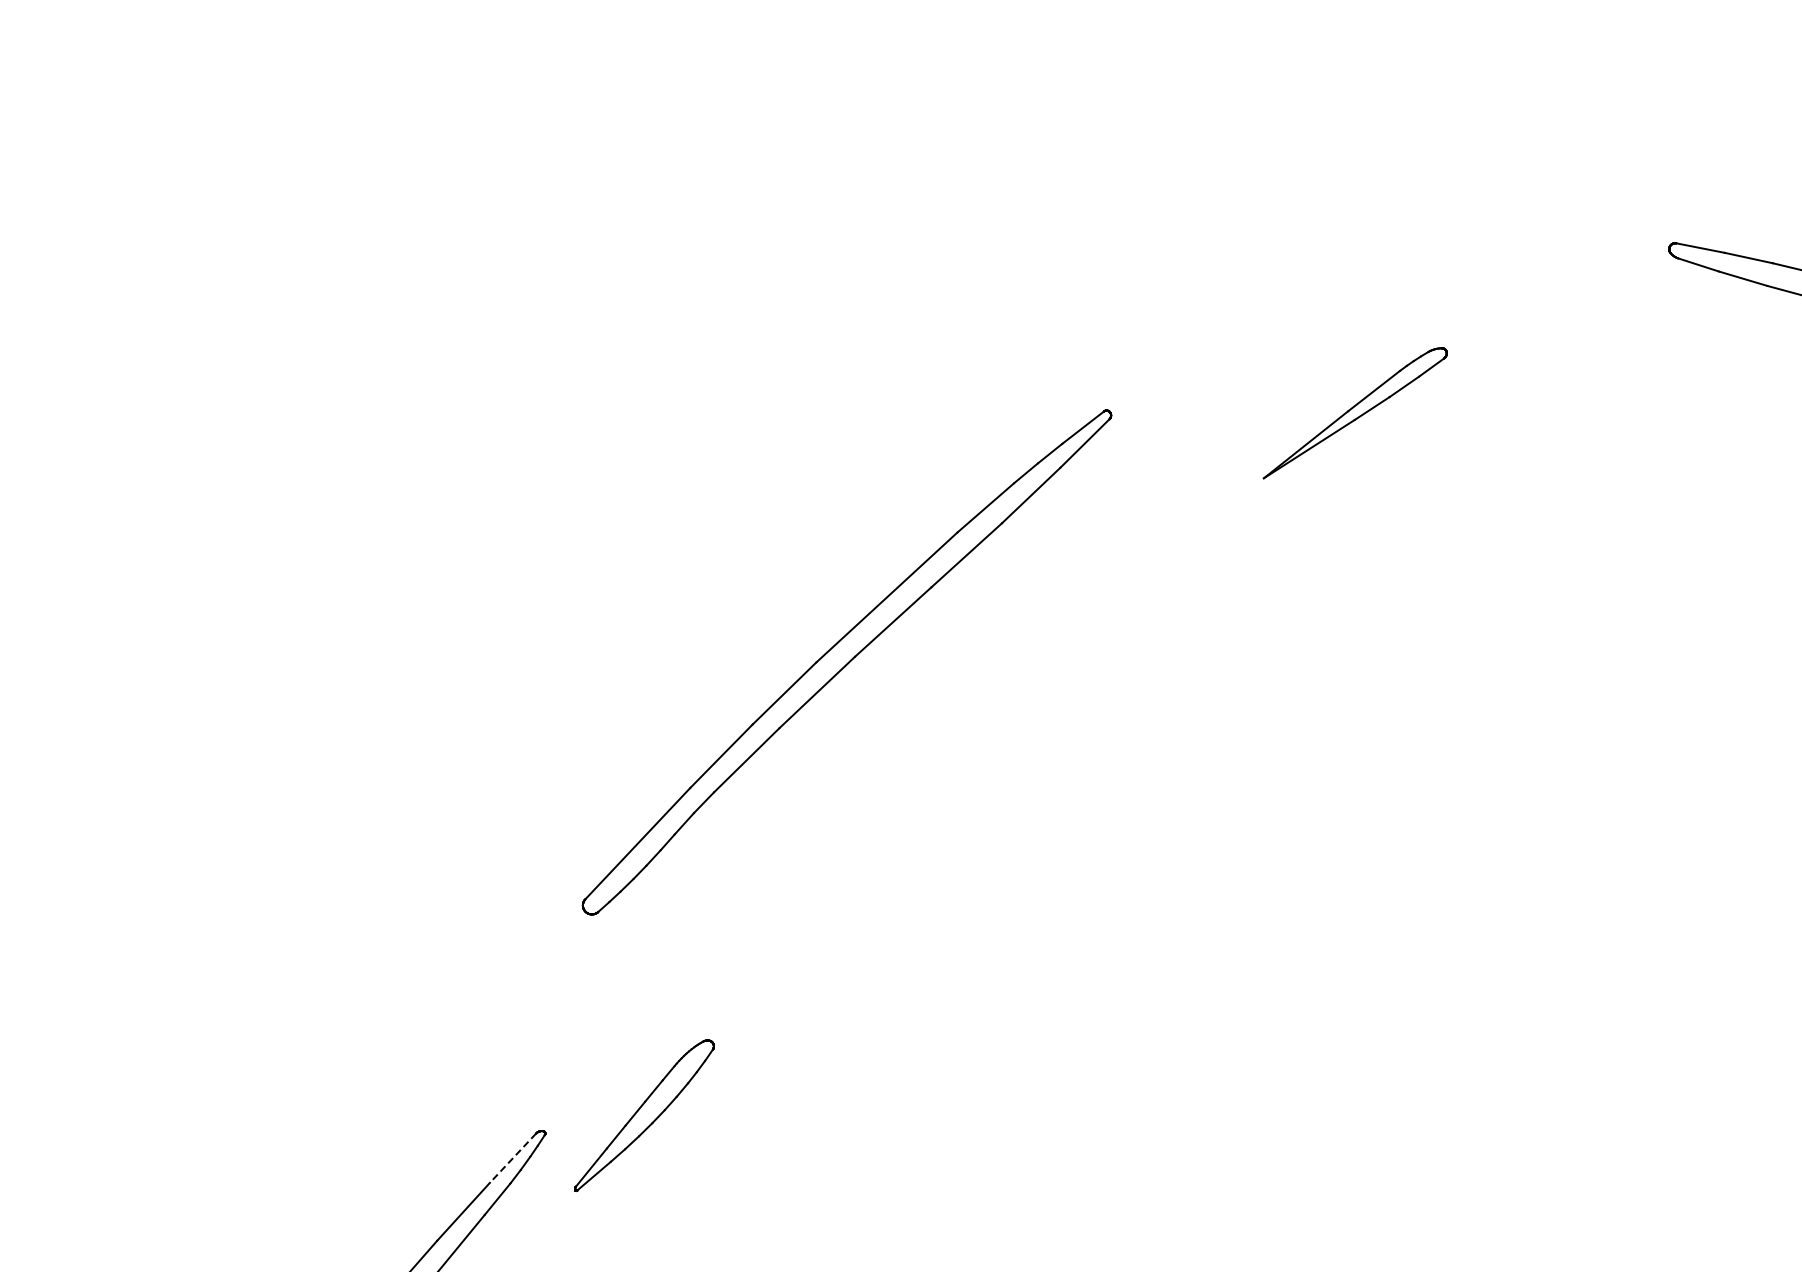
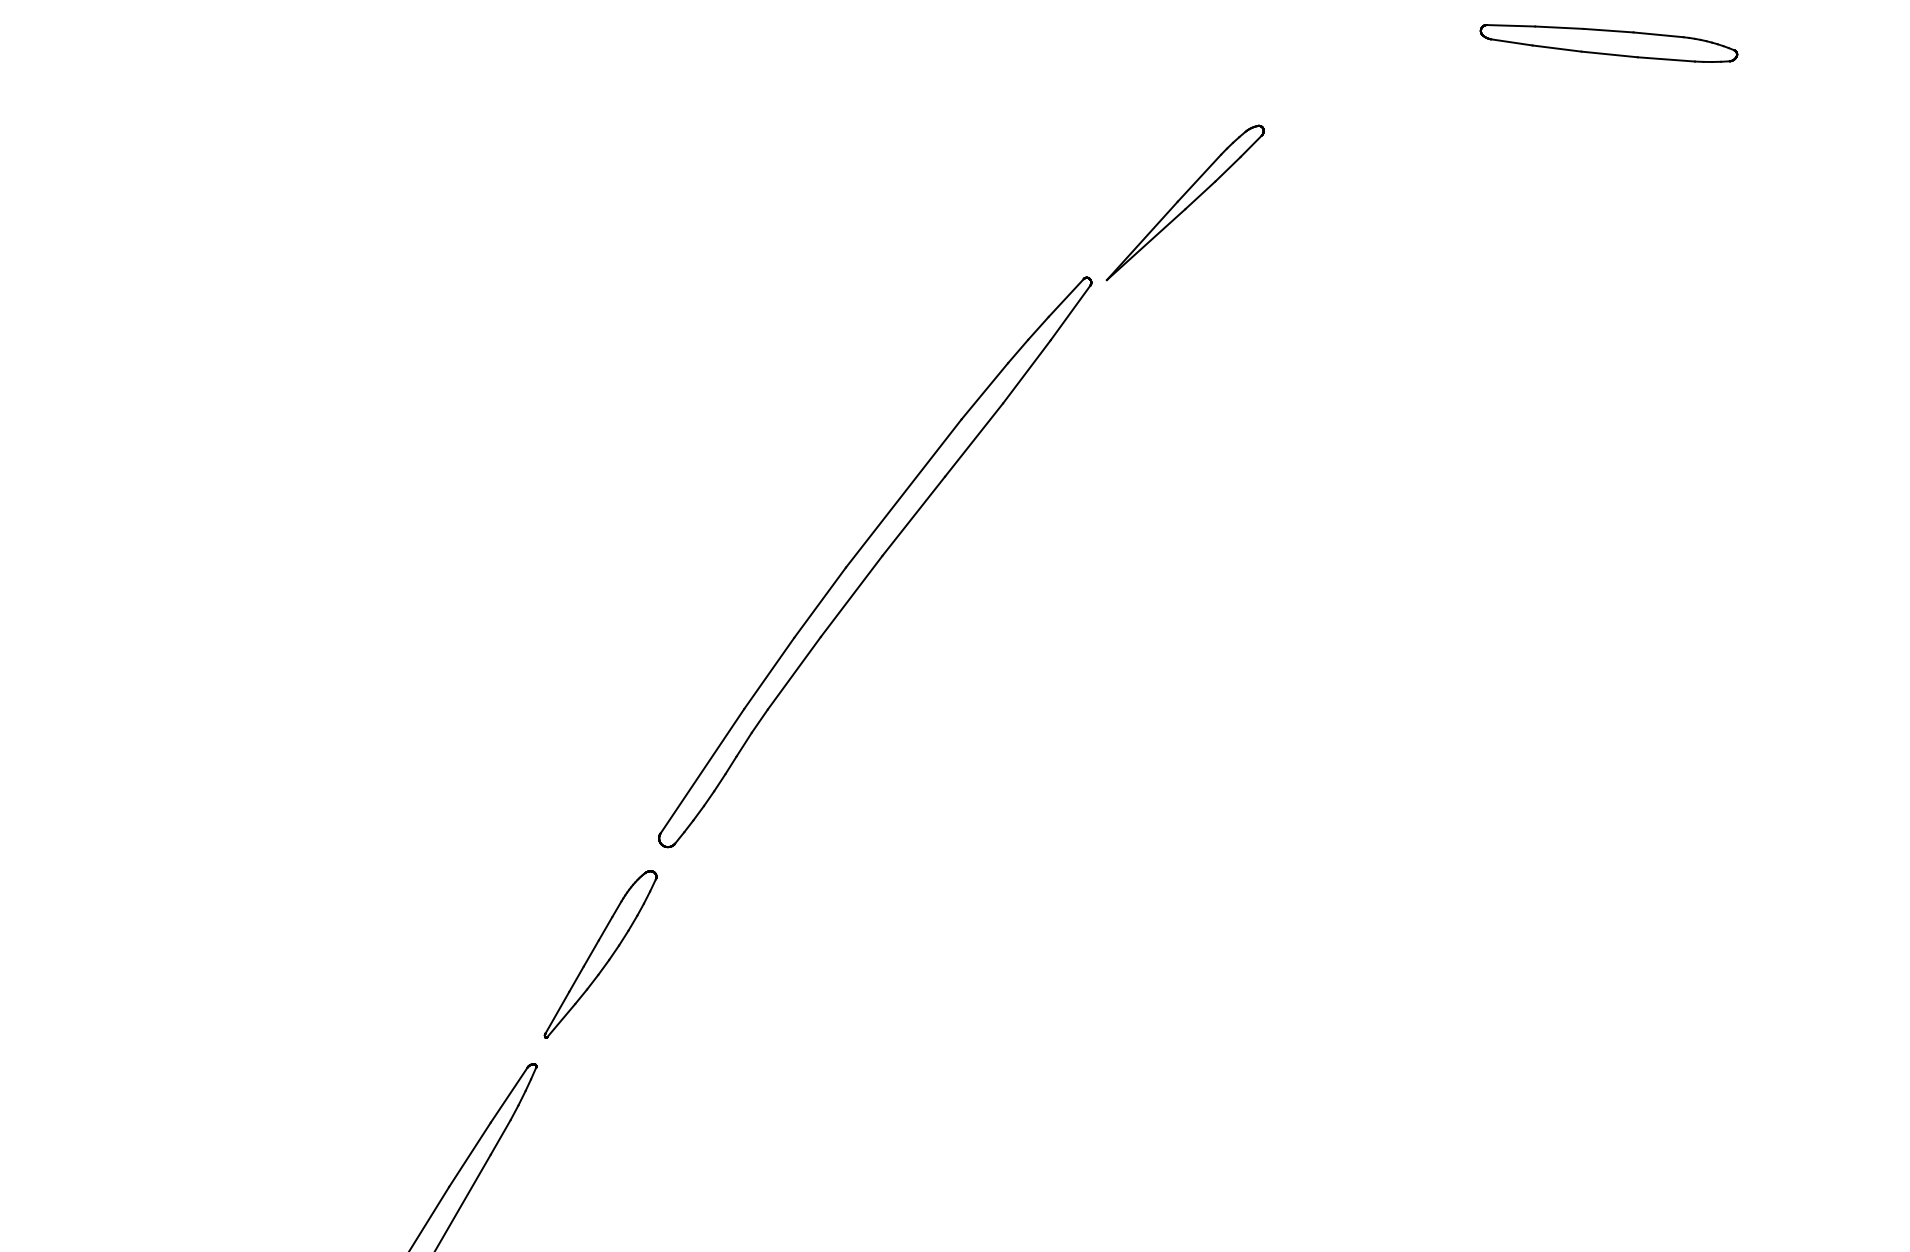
part: (1354, 413) -> (1184, 202), moved
part: (846, 662) -> (875, 562), moved
part: (644, 1116) -> (600, 954), moved
line: (512, 1158) -> (508, 1095), dashed -> solid

